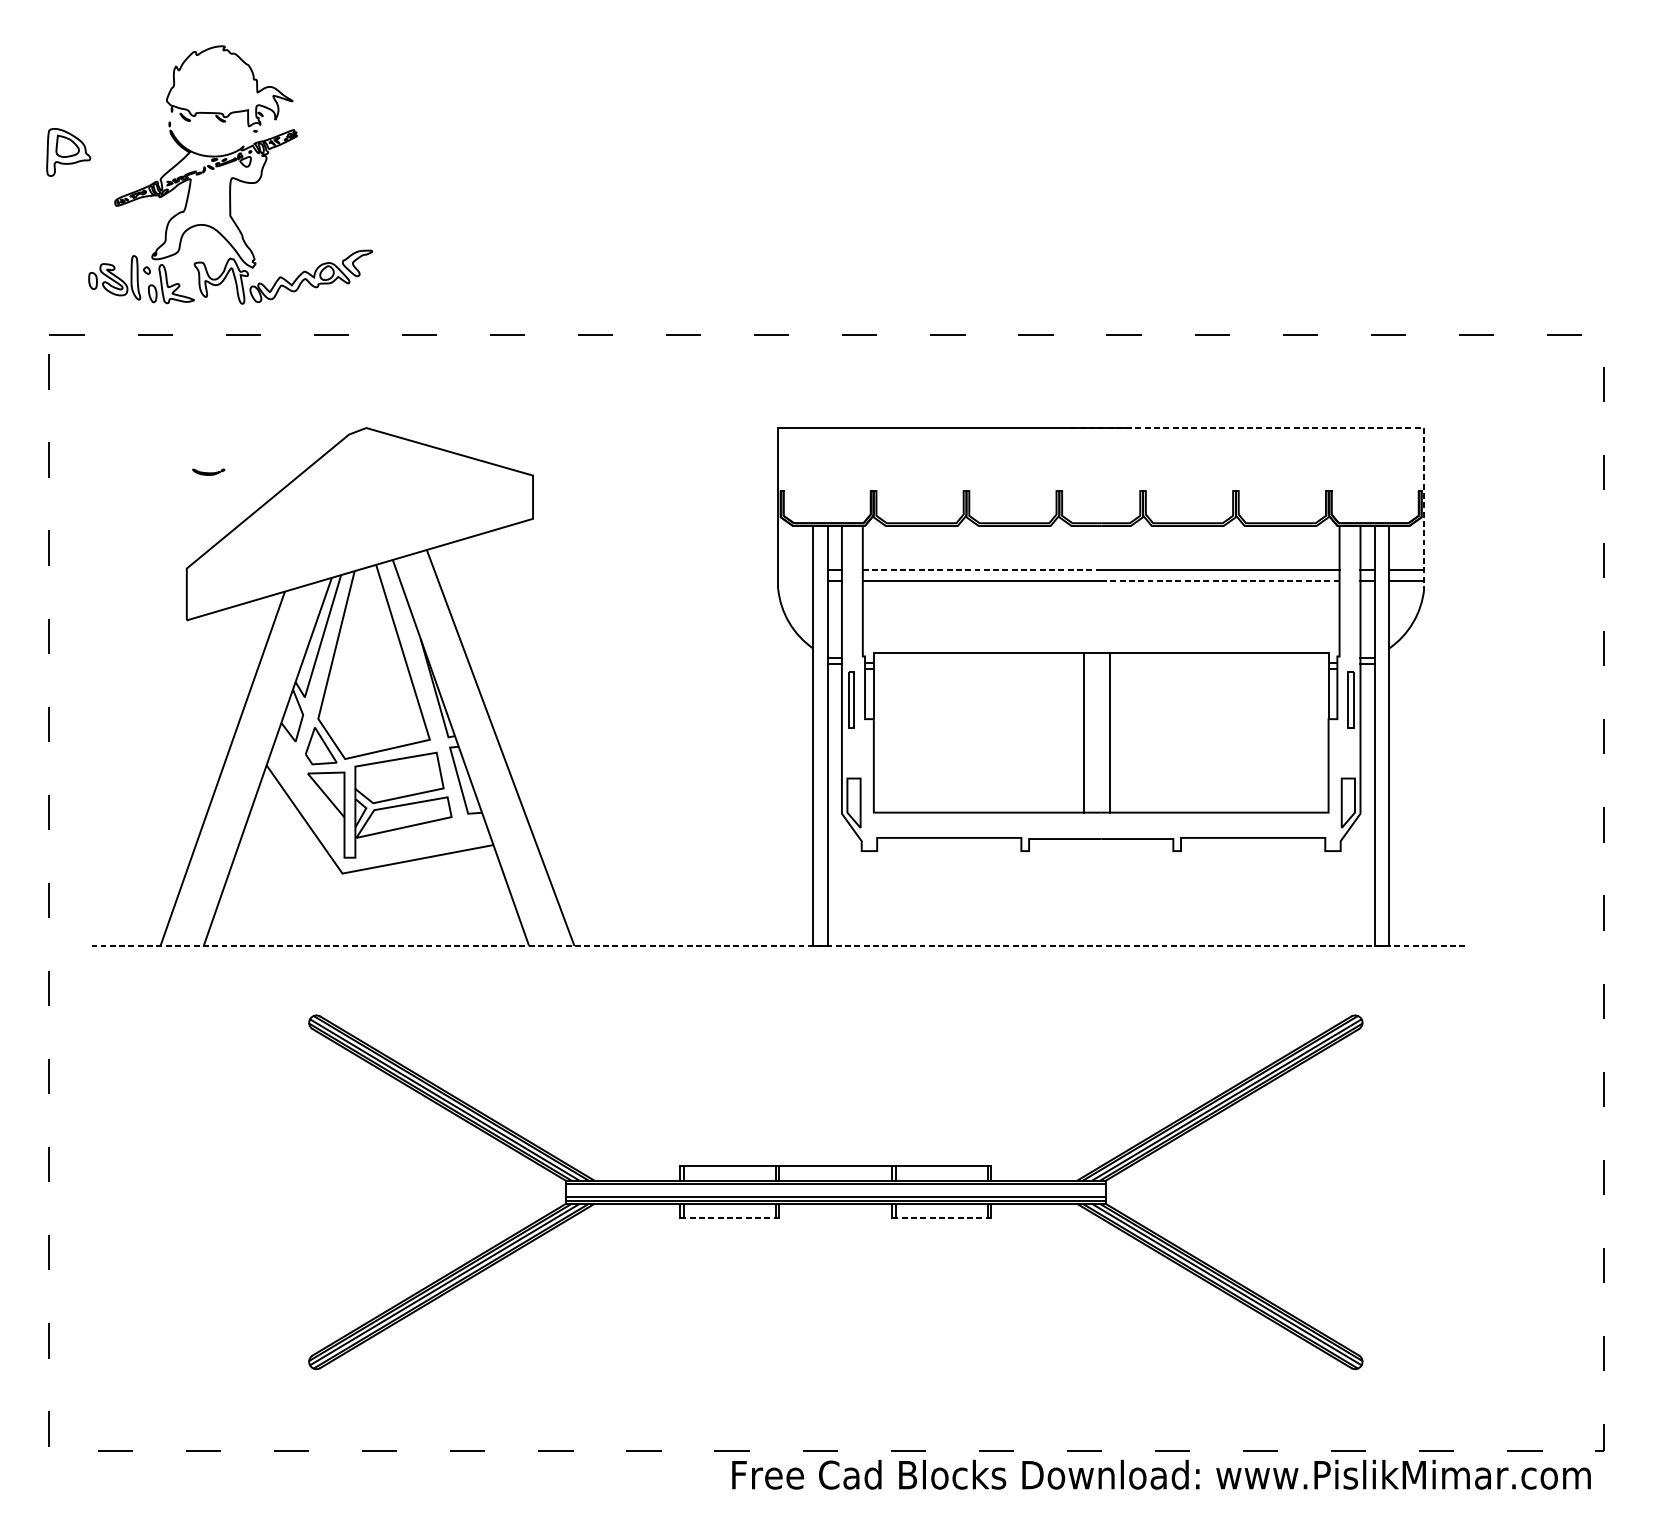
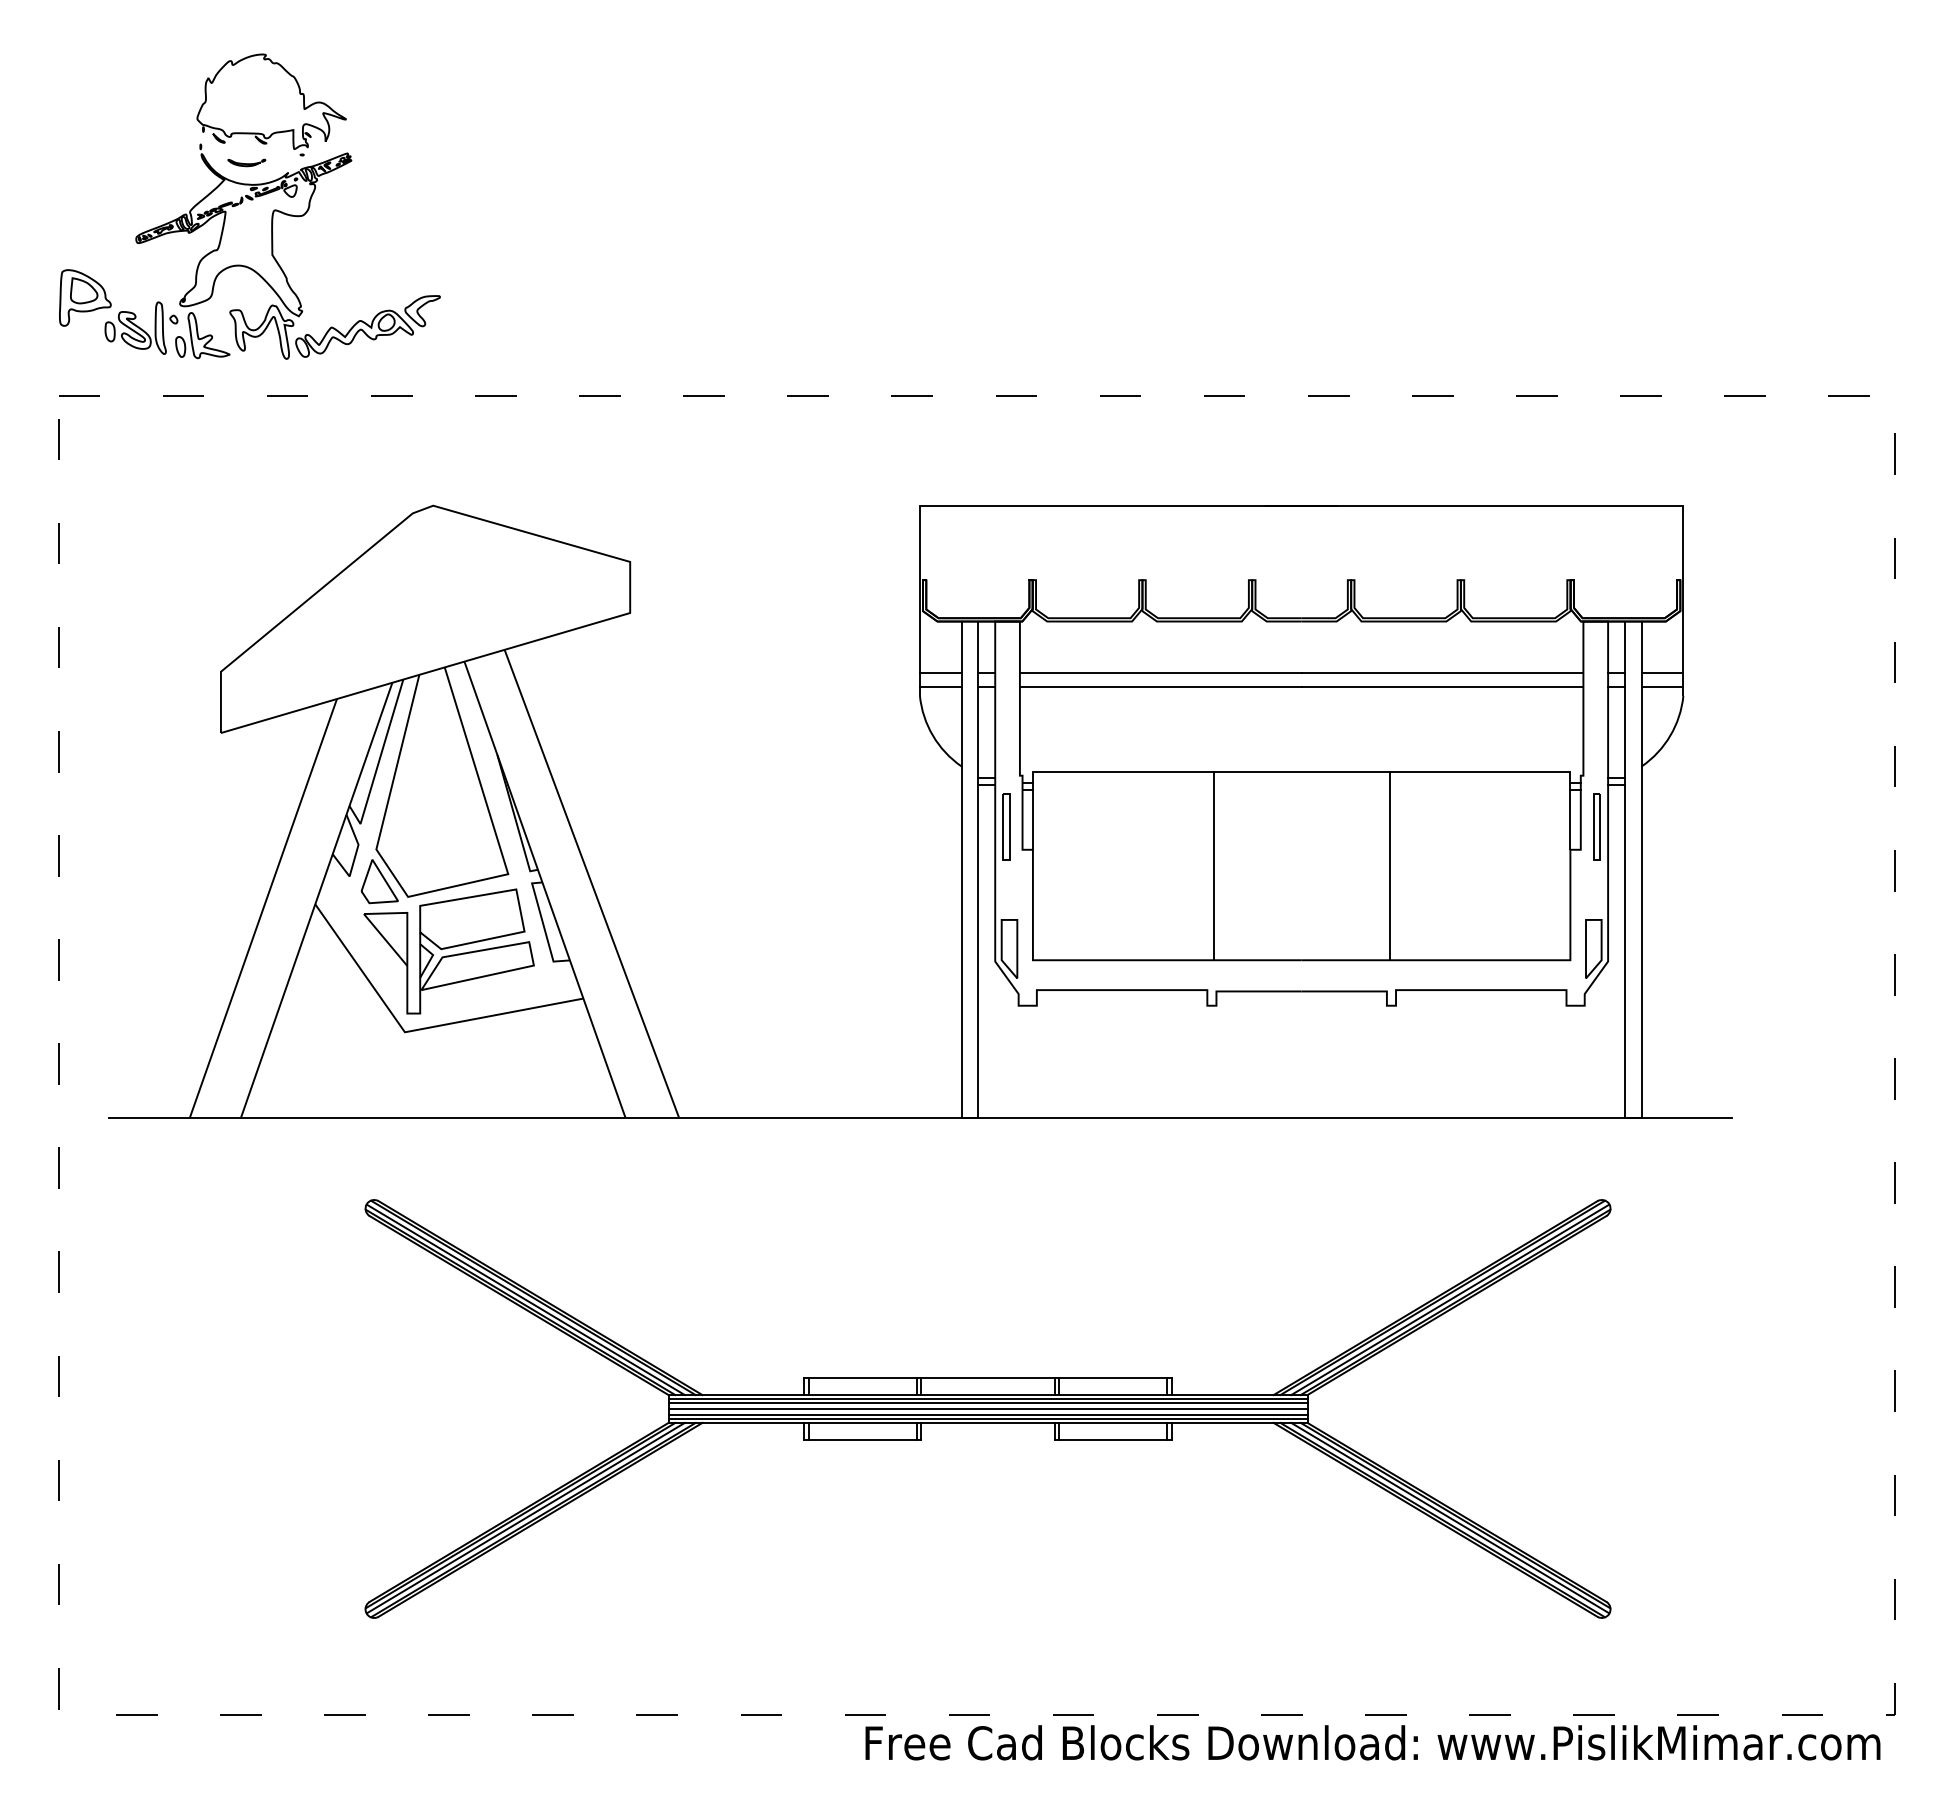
part: (68, 152) -> (85, 297), moved
line: (1328, 427) -> (1570, 505), dashed -> solid
part: (208, 471) -> (246, 162), moved
line: (795, 570) -> (940, 673), added
line: (981, 570) -> (1160, 673), dashed -> solid
line: (795, 581) -> (940, 686), added
line: (1220, 581) -> (1442, 686), dashed -> solid
line: (1084, 732) -> (1389, 865), moved
line: (1109, 732) -> (1213, 865), moved
line: (778, 945) -> (920, 1117), dashed -> solid
line: (835, 1187) -> (987, 1403), added
line: (835, 1191) -> (987, 1408), added
line: (729, 1218) -> (862, 1439), dashed -> solid
line: (941, 1218) -> (1113, 1439), dashed -> solid

